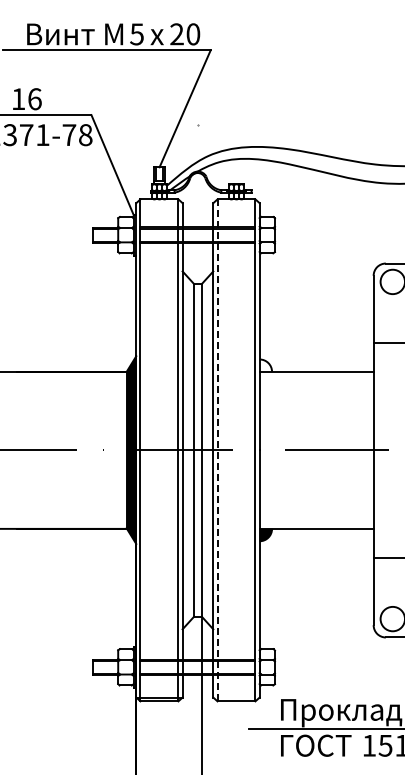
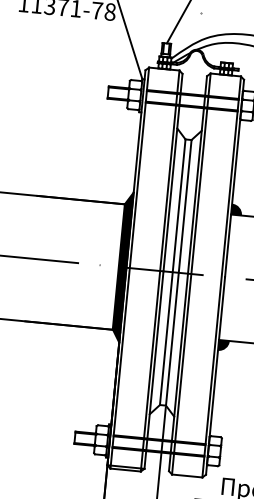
fill: (265, 365) -> (236, 209), added
line: (217, 450) -> (191, 274), dashed -> solid

